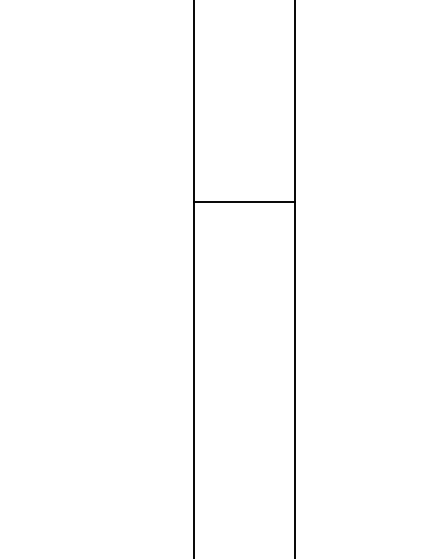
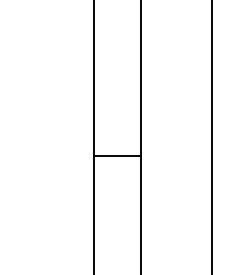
line: (244, 203) -> (117, 156), moved

